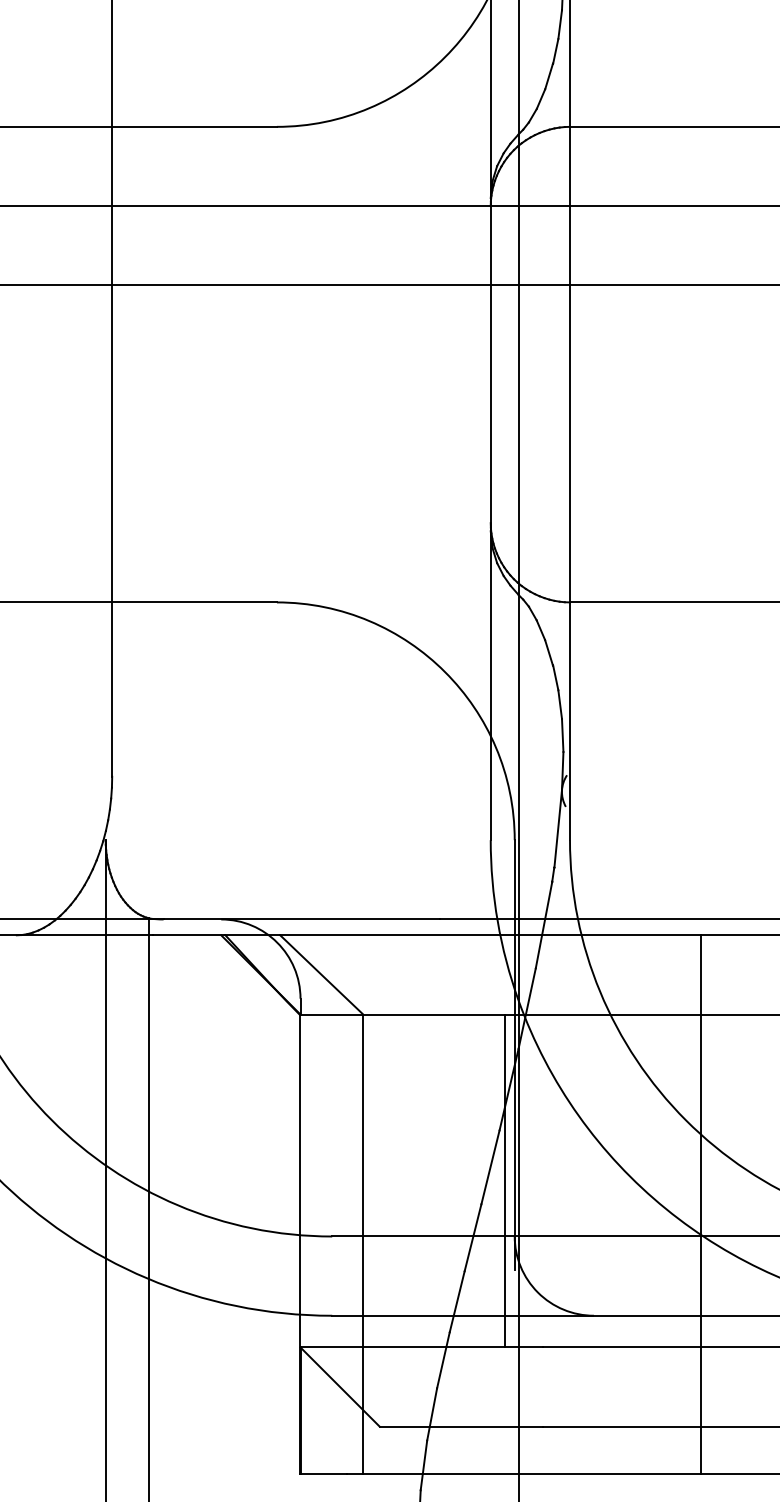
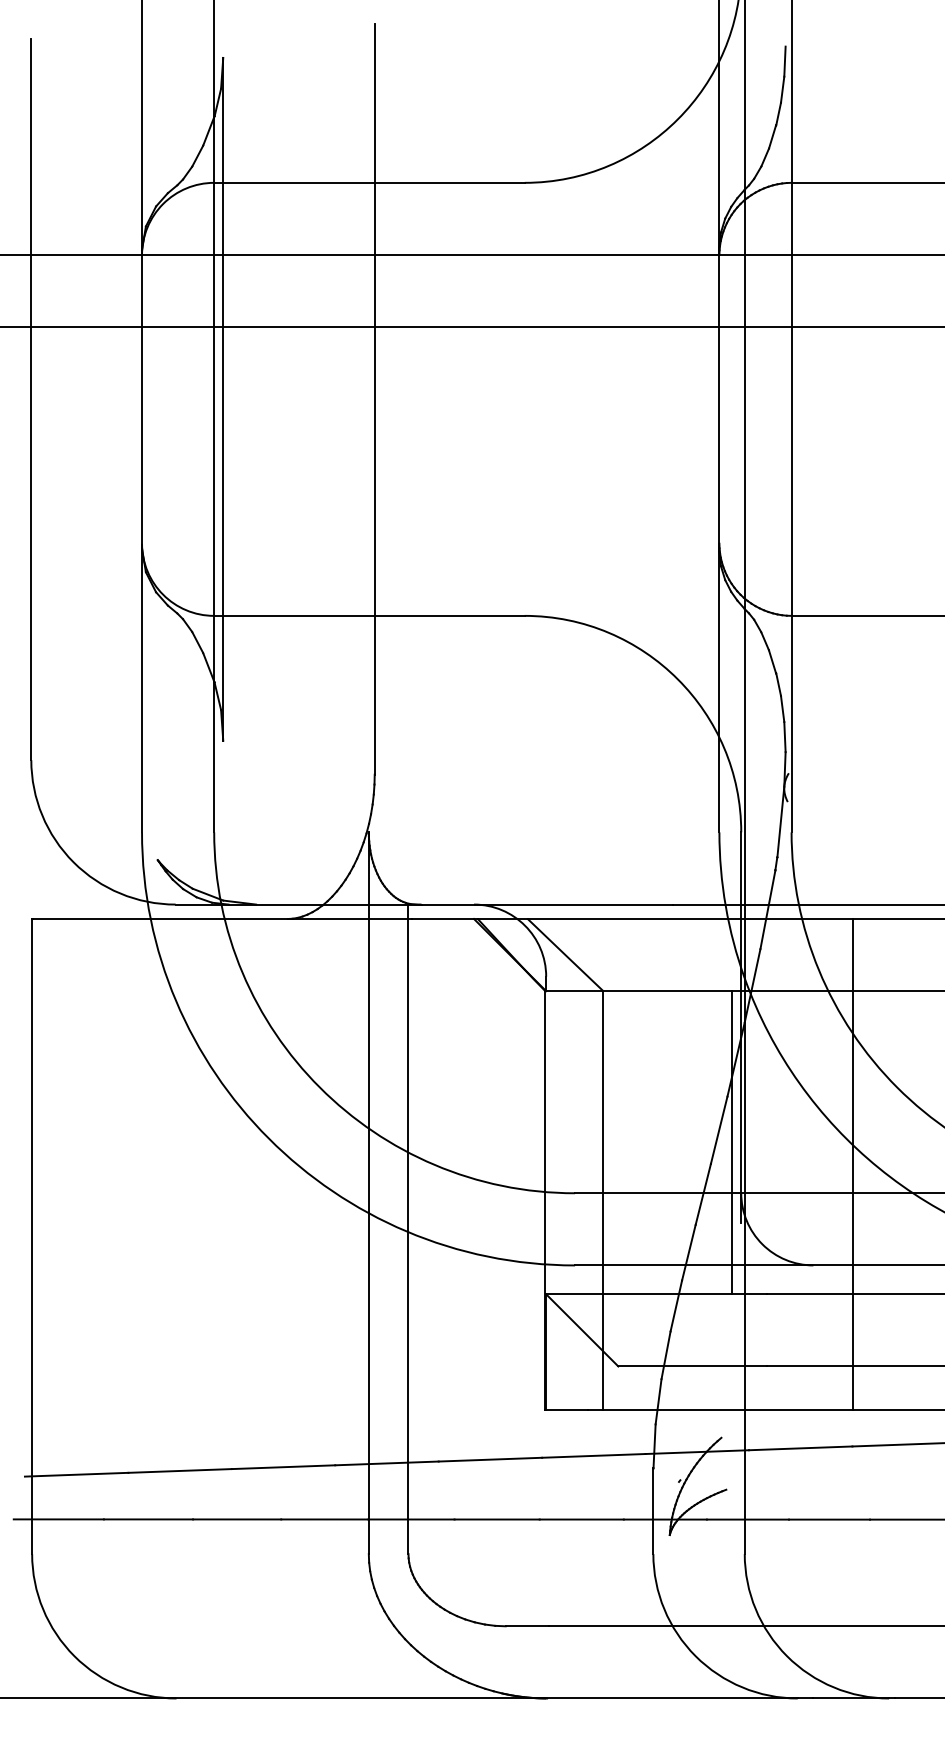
line: (700, 1204) -> (852, 1164), moved

